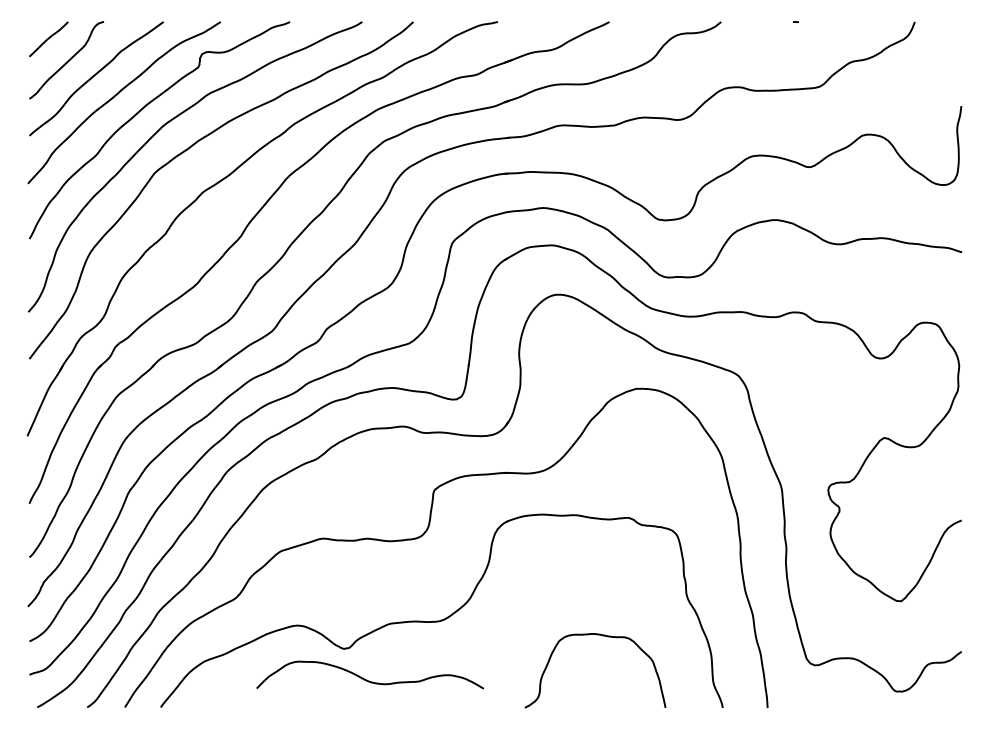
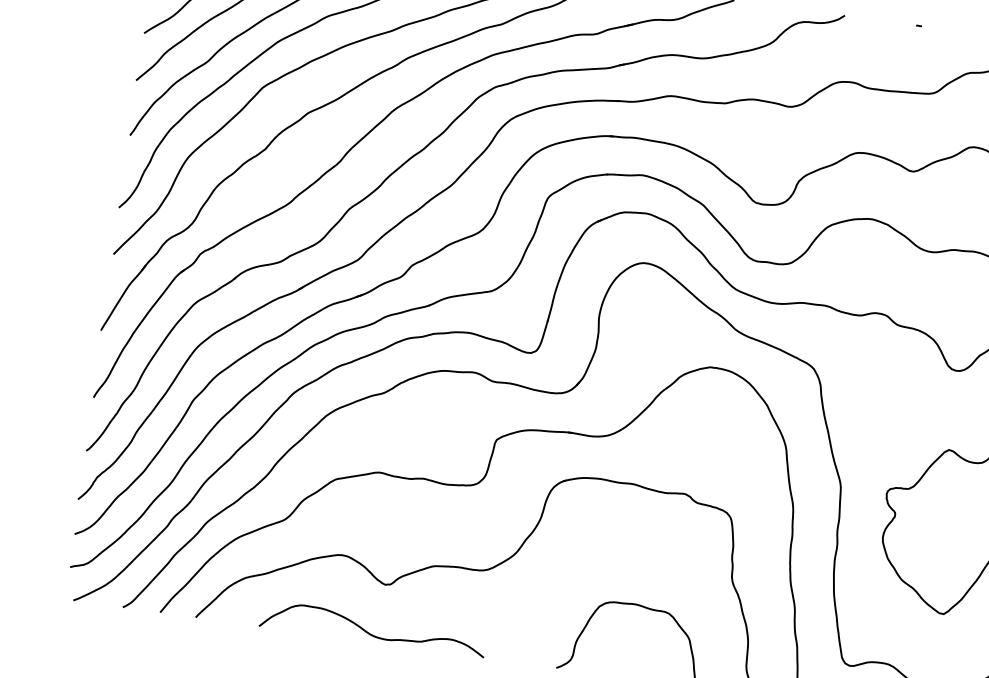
curve: (367, 679) -> (369, 632), moved

